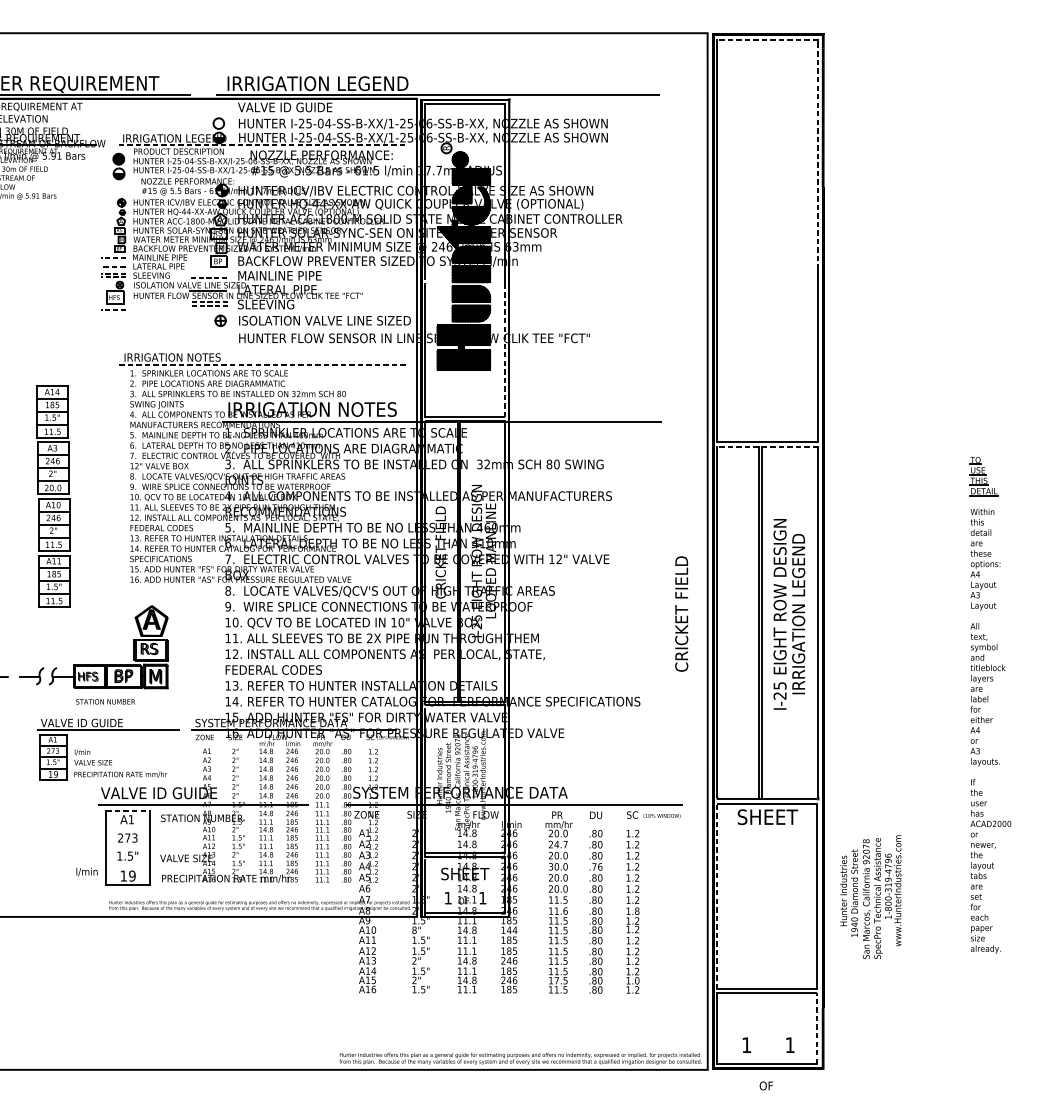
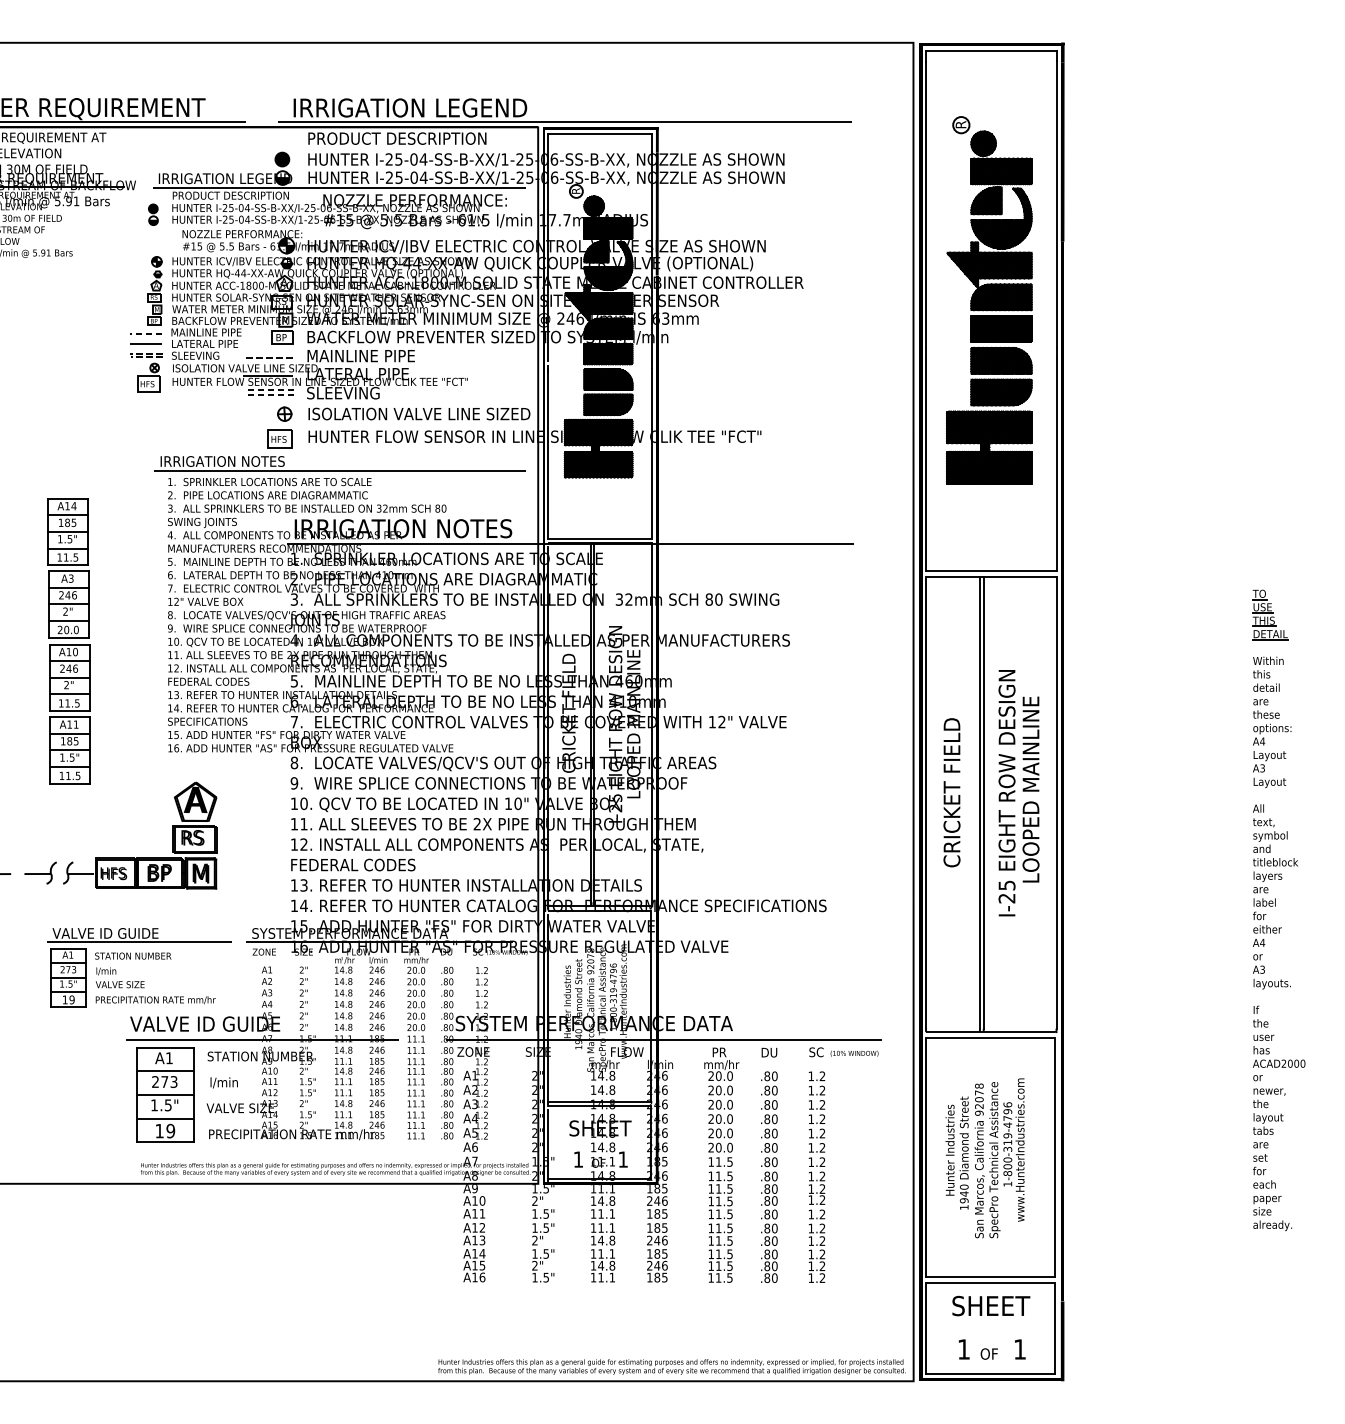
line: (767, 39) -> (990, 51), dashed -> solid
text: (307, 107) -> (396, 138), VALVE ID GUIDE -> PRODUCT DESCRIPTION
fill: (218, 123) -> (282, 159), added
line: (263, 145) -> (339, 187), dashed -> solid
line: (818, 158) -> (1056, 204), dashed -> solid
part: (119, 166) -> (153, 214), size x0.62
part: (766, 232) -> (989, 300), added
line: (113, 266) -> (146, 344), dashed -> solid
line: (113, 309) -> (146, 399), removed
part: (216, 339) -> (279, 438), added
line: (505, 351) -> (652, 453), dashed -> solid
line: (263, 364) -> (340, 470), dashed -> solid
line: (767, 446) -> (990, 576), dashed -> solid
text: (681, 613) -> (951, 792), moved
text: (798, 613) -> (1030, 792), IRRIGATION LEGEND -> LOOPED MAINLINE
text: (105, 701) -> (133, 955), moved
line: (129, 811) -> (166, 1047), dashed -> solid
text: (768, 816) -> (991, 1305), moved
line: (128, 829) -> (165, 1071), added
text: (560, 844) -> (723, 1090), 24.7 -> 20.0
line: (128, 848) -> (165, 1095), added
line: (128, 866) -> (165, 1118), added
text: (550, 867) -> (710, 1119), 30.0 -> 20.0
text: (596, 867) -> (770, 1119), .76 -> .80
text: (86, 871) -> (223, 1082), moved
line: (717, 896) -> (926, 1157), dashed -> solid
text: (870, 897) -> (984, 1158), moved
text: (565, 911) -> (729, 1176), 11.6 -> 11.5
text: (637, 911) -> (822, 1176), 1.8 -> 1.2
text: (414, 929) -> (534, 1200), 8" -> 2"
text: (509, 929) -> (657, 1200), 144 -> 246
text: (556, 980) -> (718, 1265), 17.5 -> 11.5
text: (637, 980) -> (822, 1266), 1.0 -> 1.2
line: (817, 1028) -> (1055, 1328), dashed -> solid
text: (765, 1085) -> (988, 1353), moved

